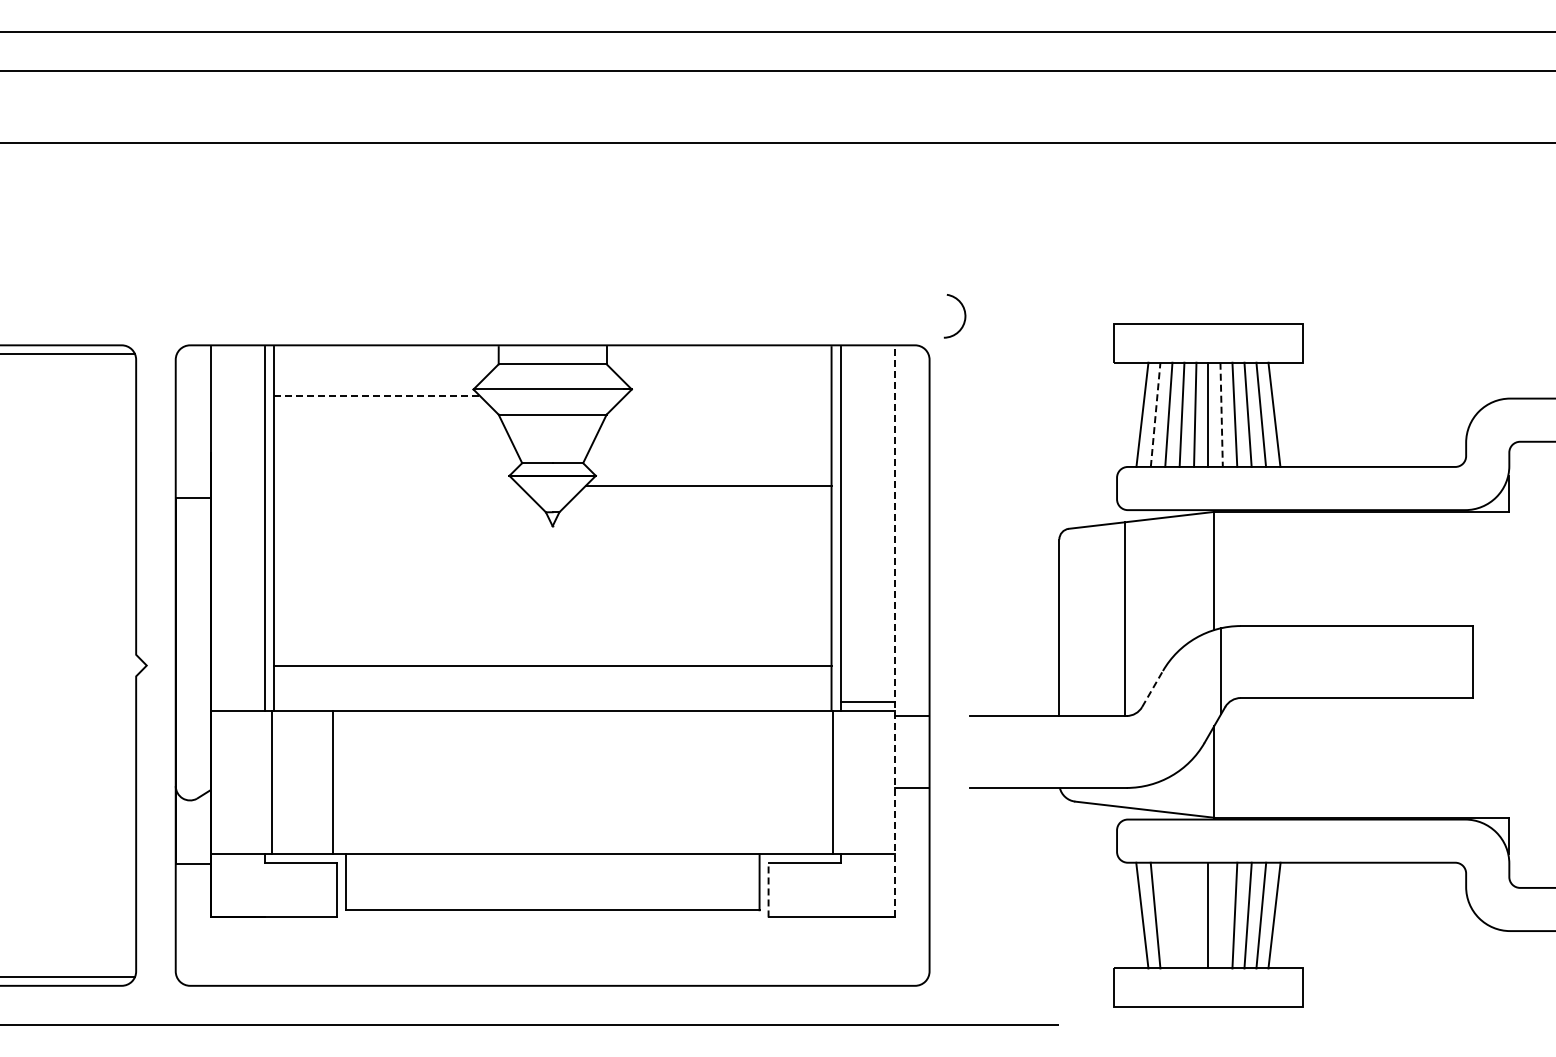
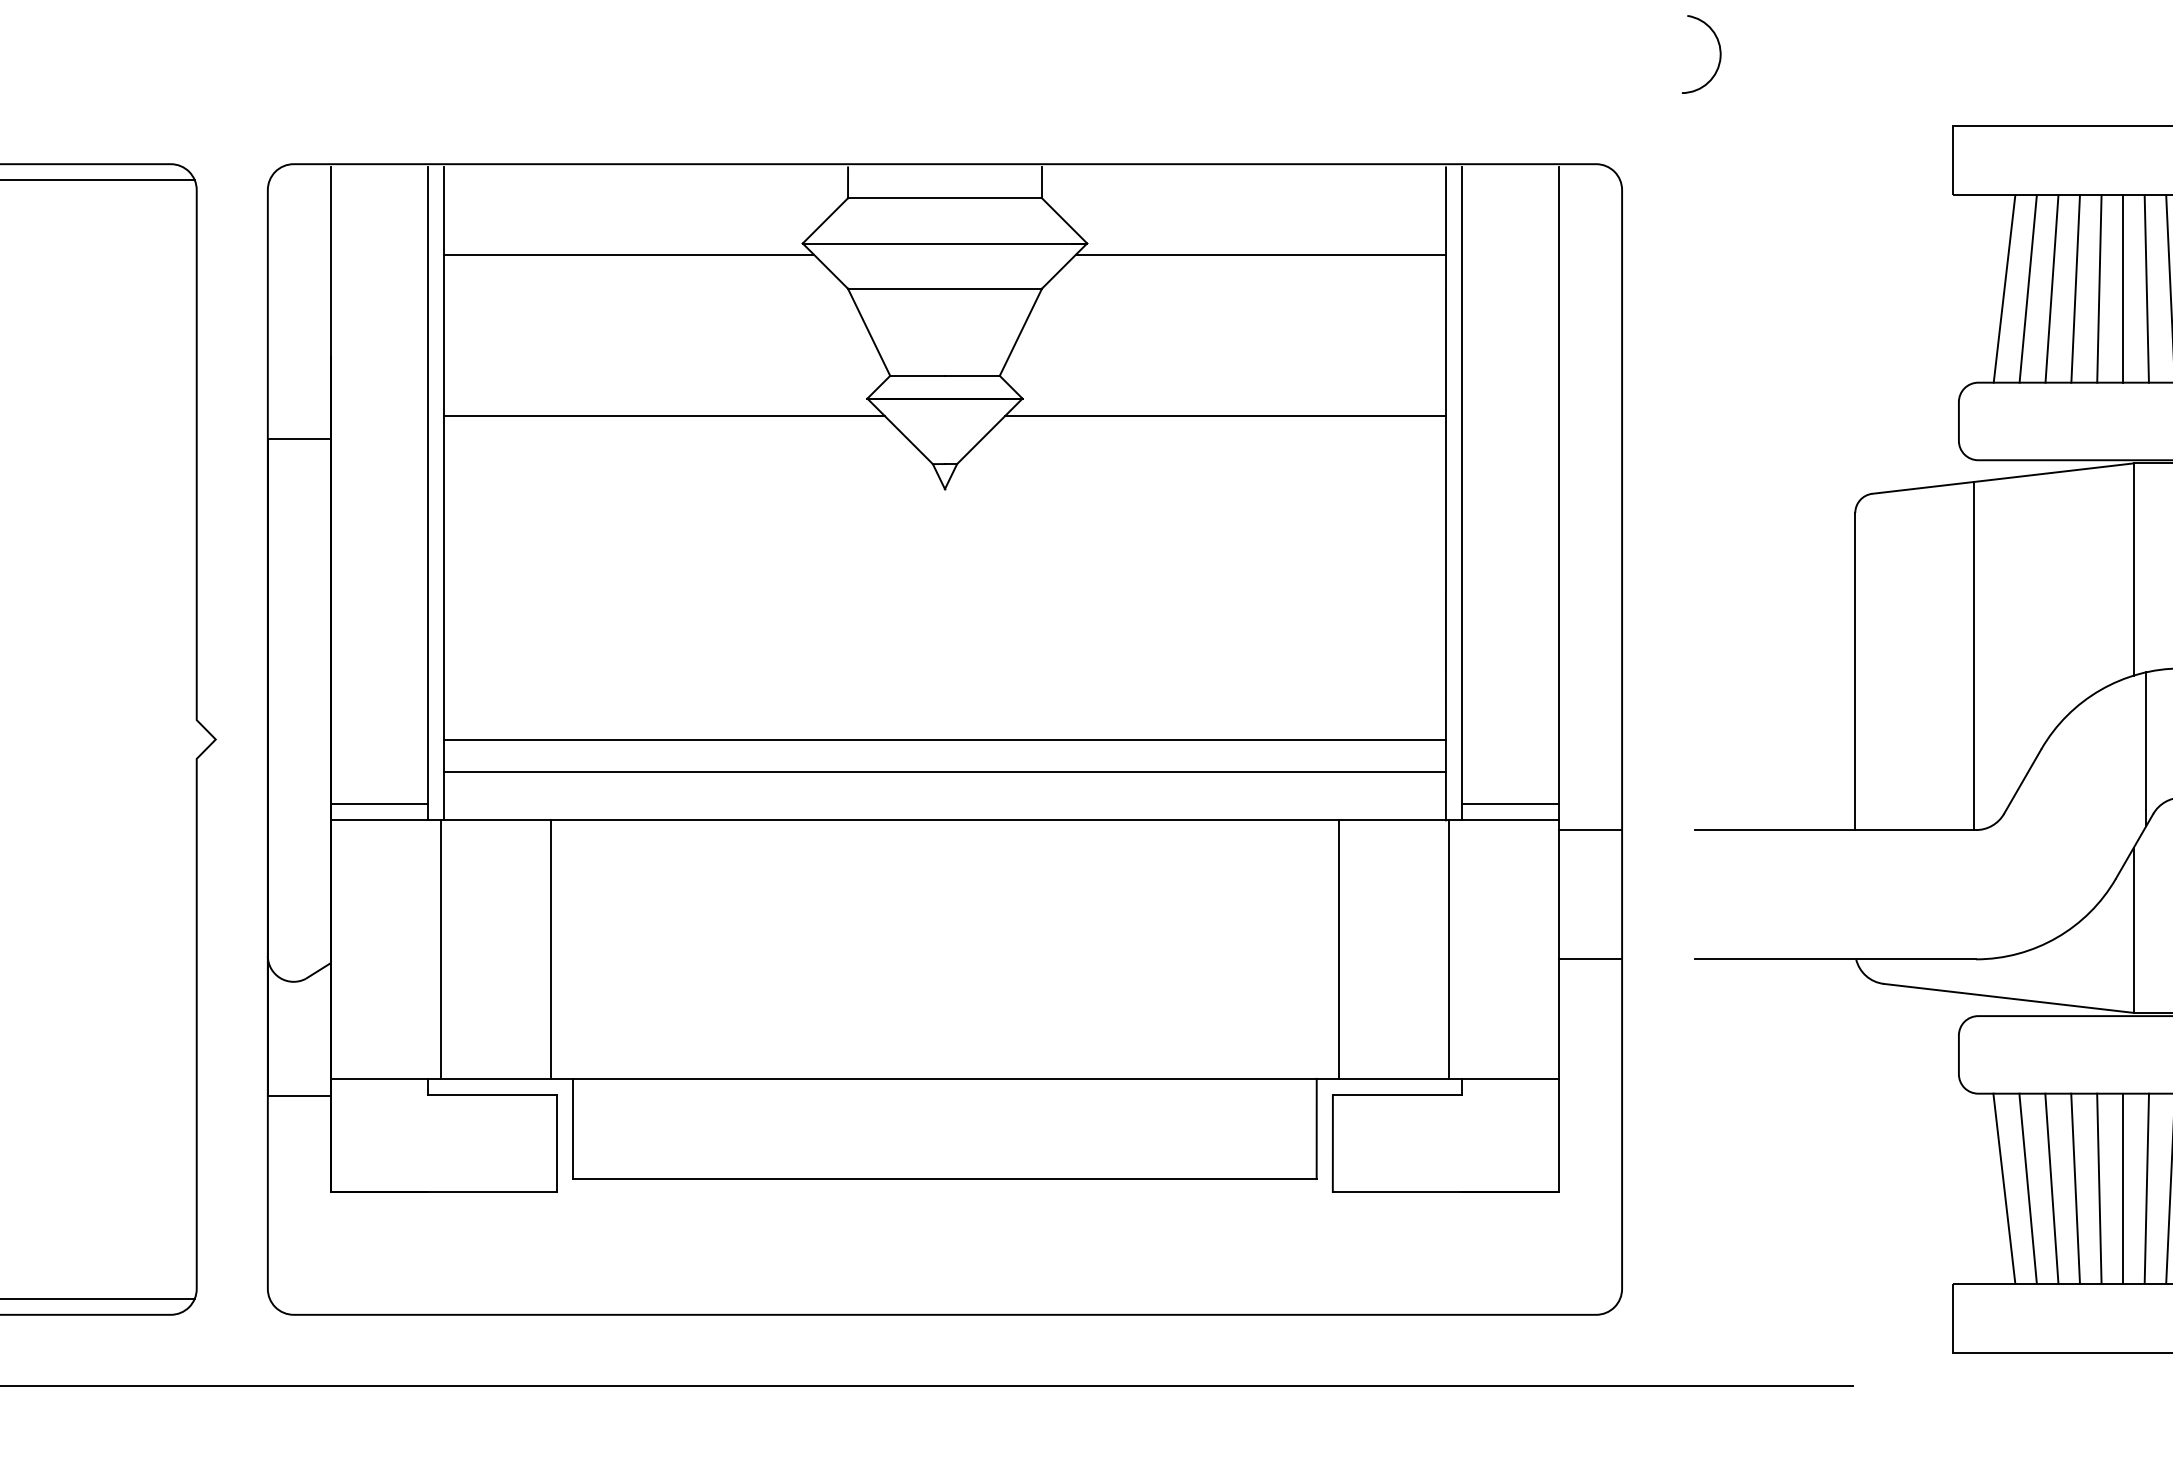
arc: (964, 316) -> (1718, 54), moved
line: (376, 395) -> (628, 254), dashed -> solid
line: (728, 395) -> (1260, 254), added
line: (1155, 414) -> (2027, 288), dashed -> solid
line: (1221, 415) -> (2146, 290), dashed -> solid
line: (396, 485) -> (664, 415), added
line: (894, 631) -> (1559, 678), dashed -> solid
line: (552, 683) -> (944, 771), added
line: (1152, 689) -> (2022, 782), dashed -> solid
line: (237, 701) -> (378, 804), added
line: (772, 782) -> (1339, 949), added
line: (768, 890) -> (1332, 1143), dashed -> solid
line: (1168, 915) -> (2051, 1188), added
line: (1181, 915) -> (2074, 1188), added
line: (1195, 915) -> (2099, 1188), added
line: (1221, 915) -> (2146, 1188), added

